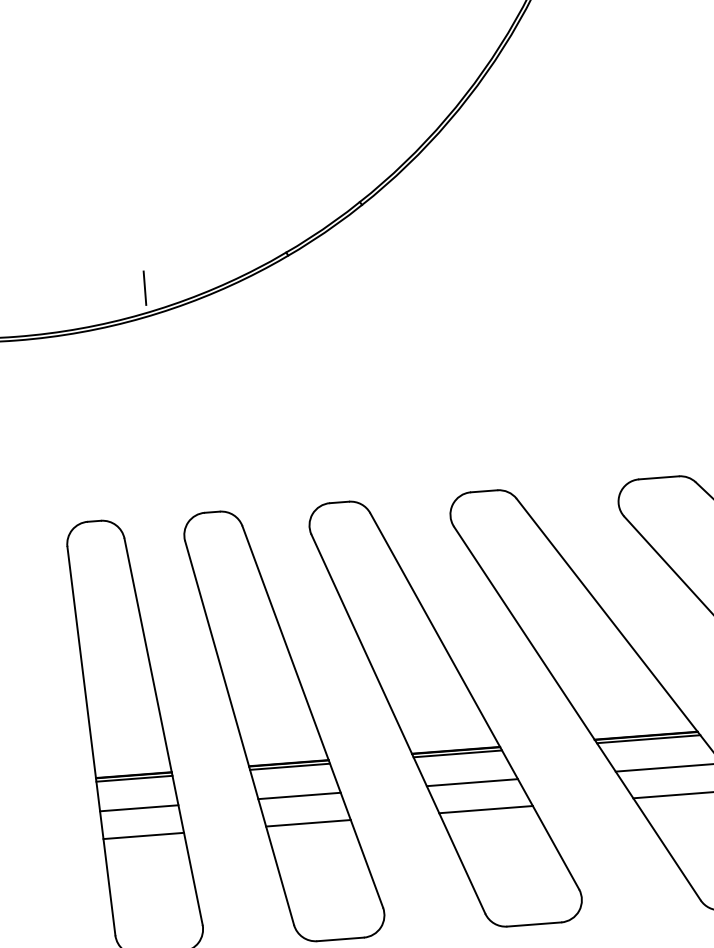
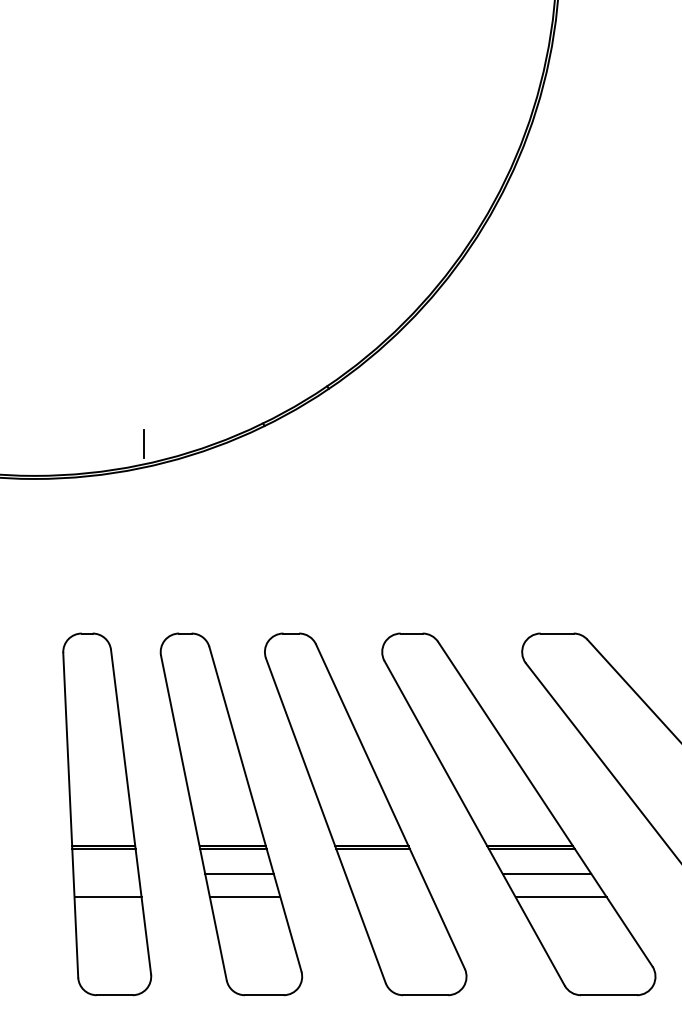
line: (472, 782) -> (383, 873), removed
line: (138, 807) -> (105, 873), removed
line: (485, 810) -> (392, 897), removed

